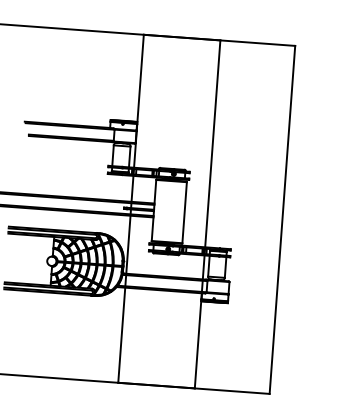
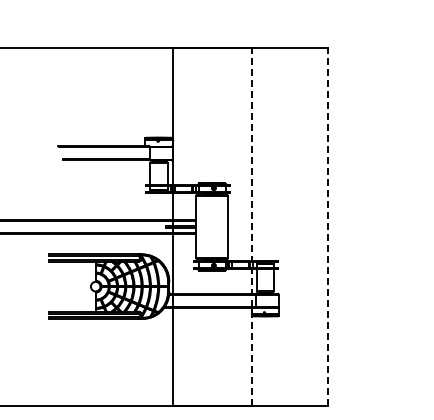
line: (207, 214) -> (251, 227), solid -> dashed
line: (282, 220) -> (328, 227), solid -> dashed

